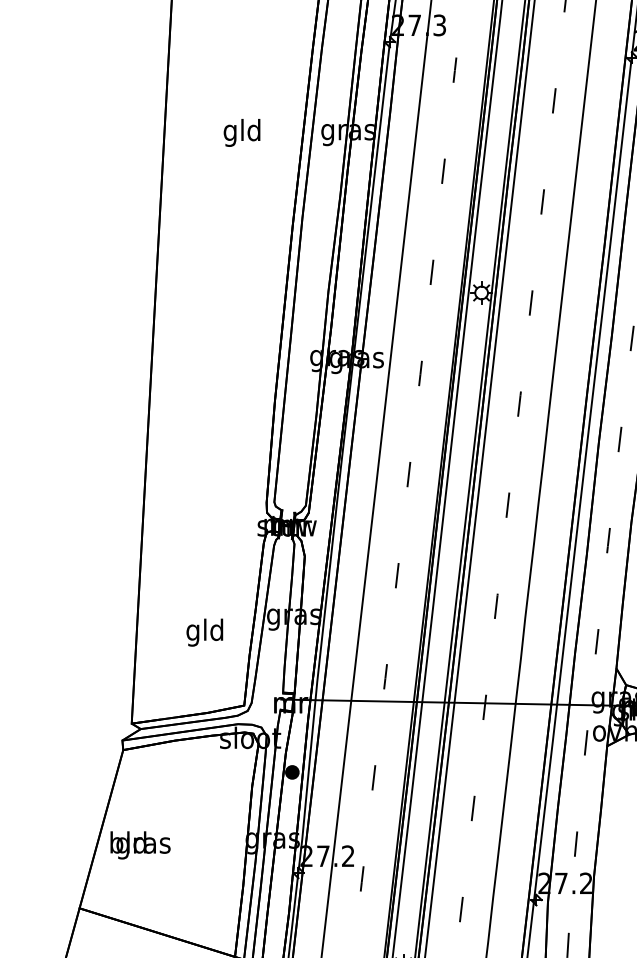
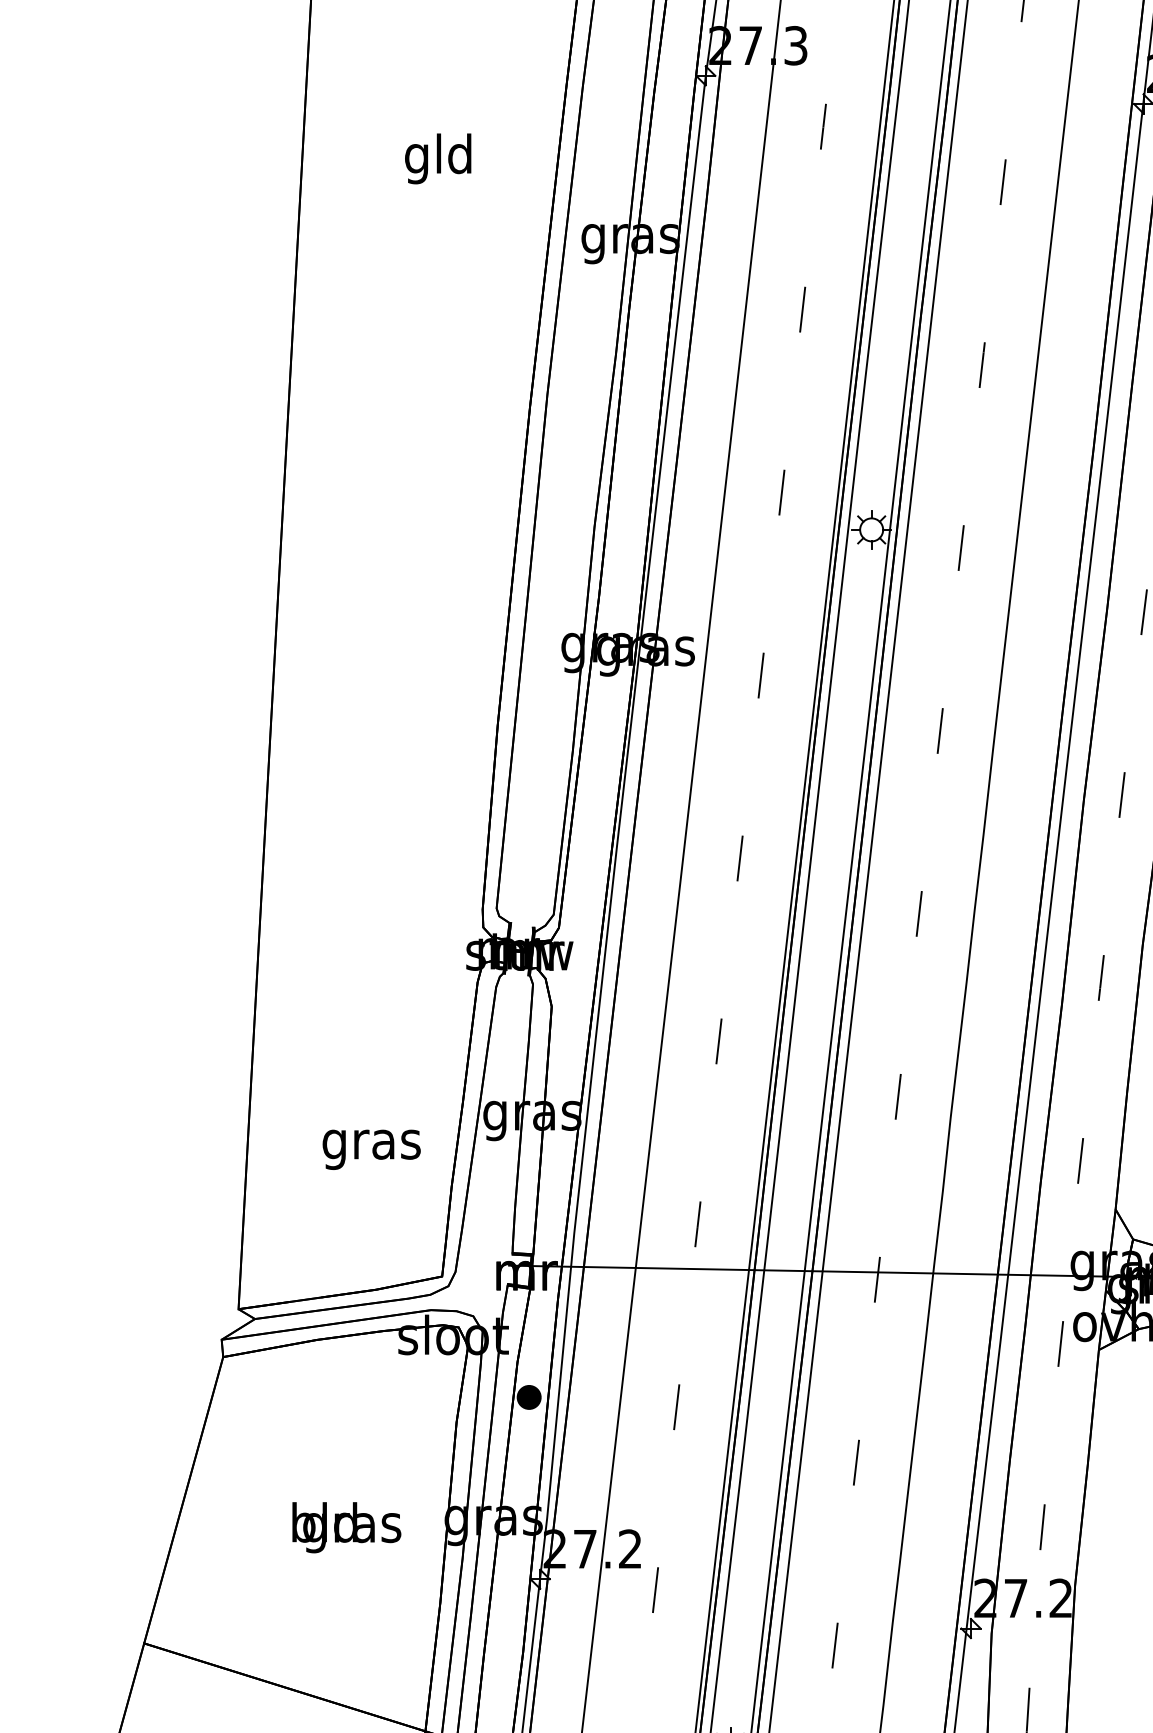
text: (241, 132) -> (437, 158), moved
text: (205, 632) -> (372, 1144), gld -> gras
text: (140, 845) -> (346, 1527), moved

